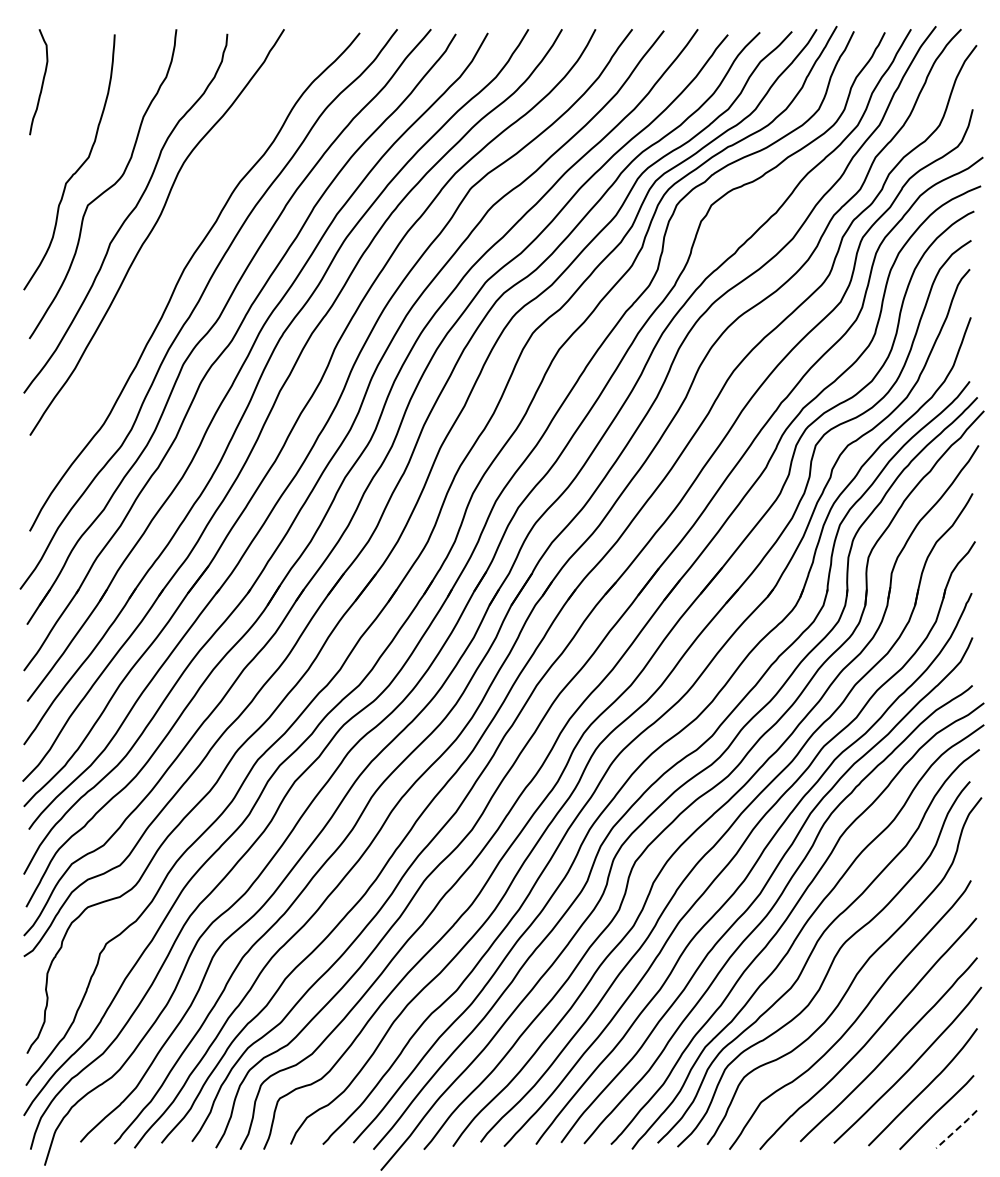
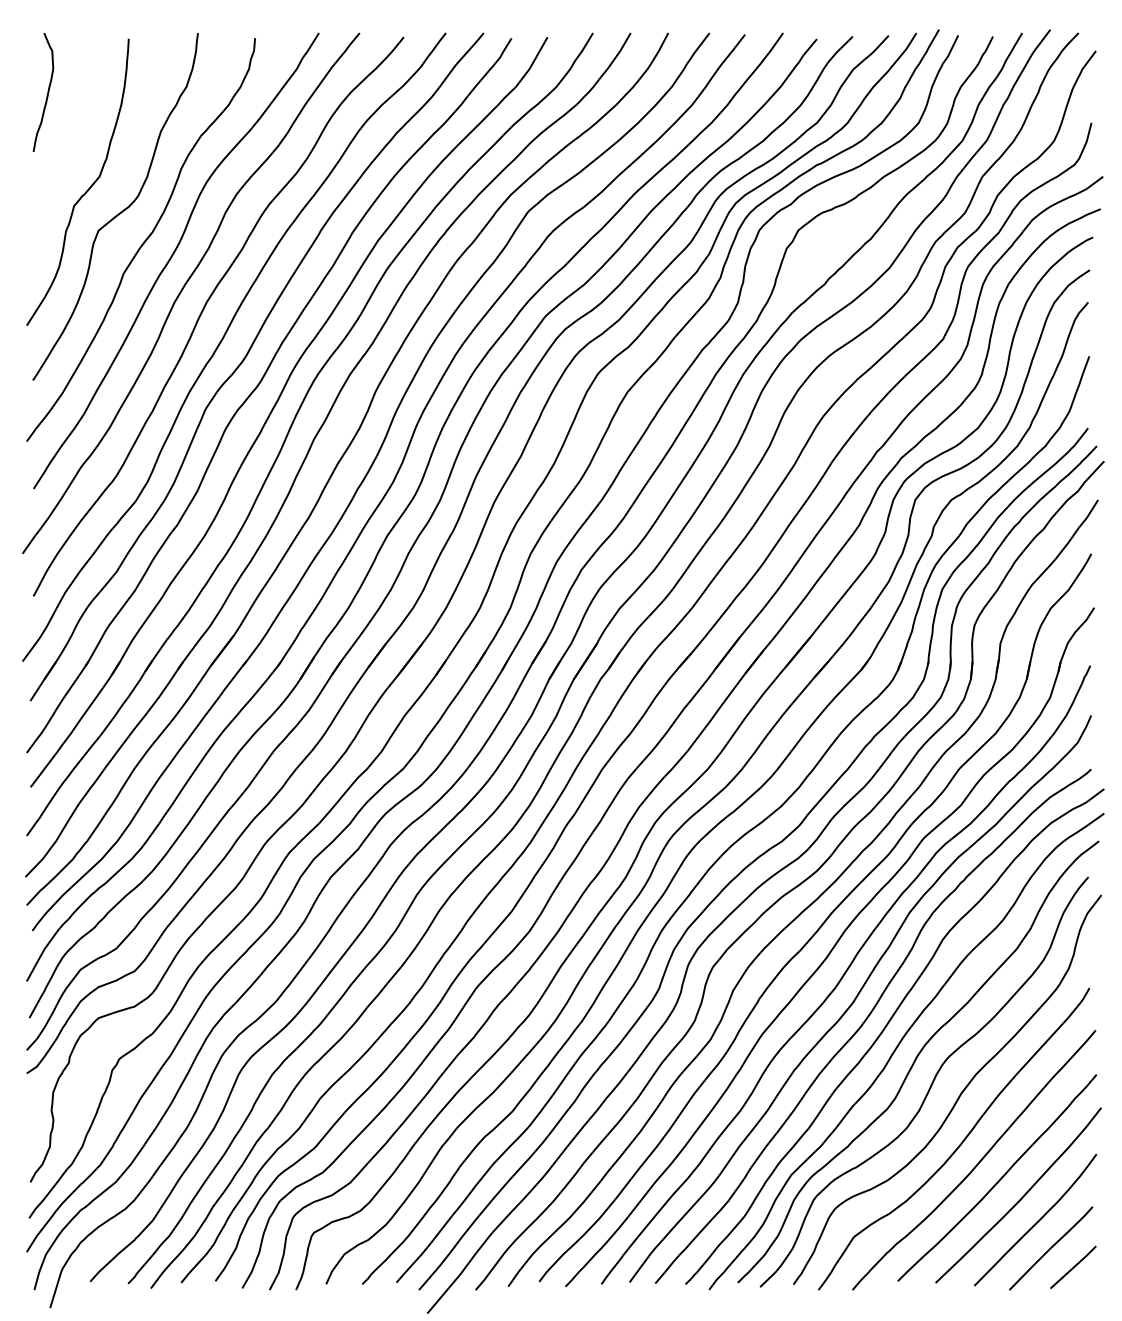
curve: (163, 258) -> (183, 290), added
line: (957, 1129) -> (1074, 1267), dashed -> solid

